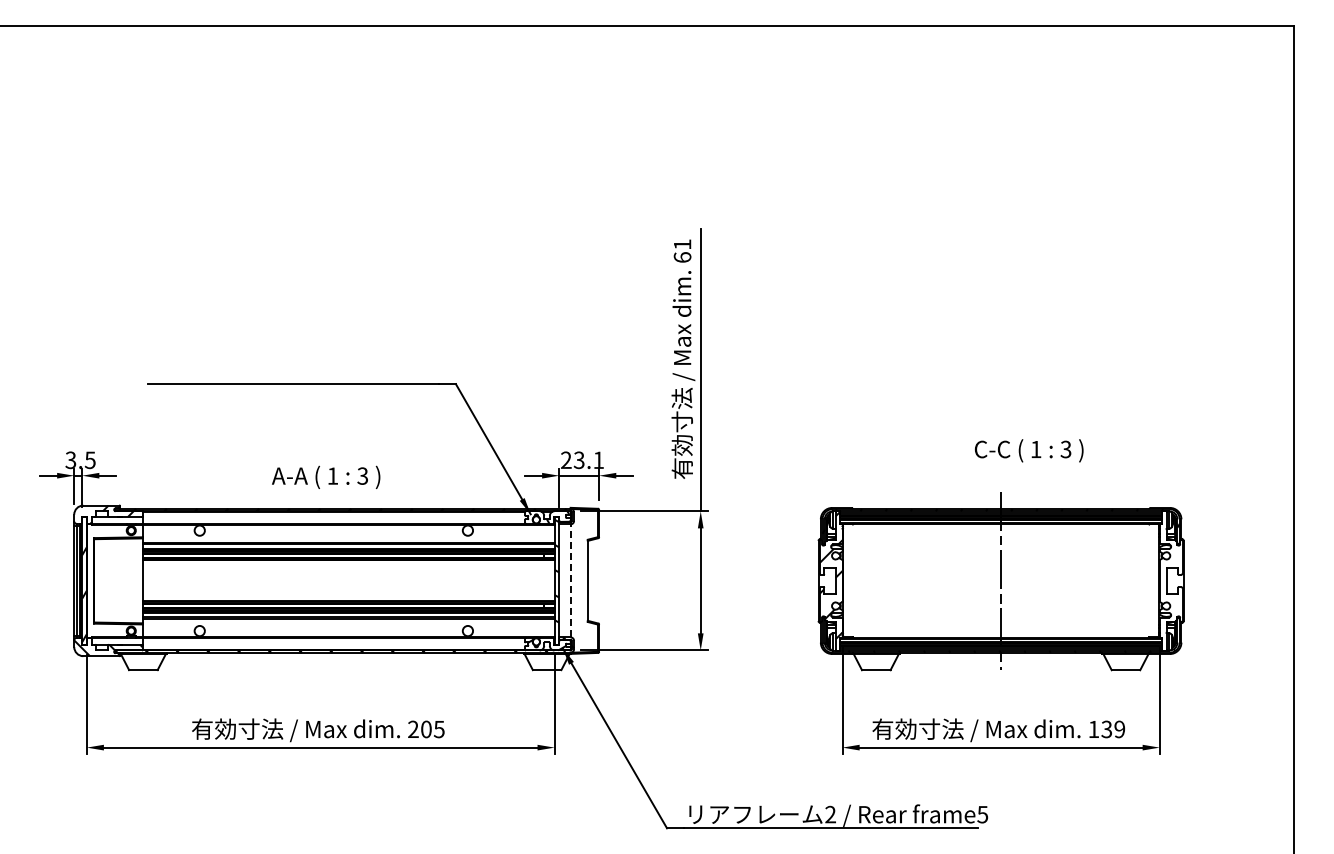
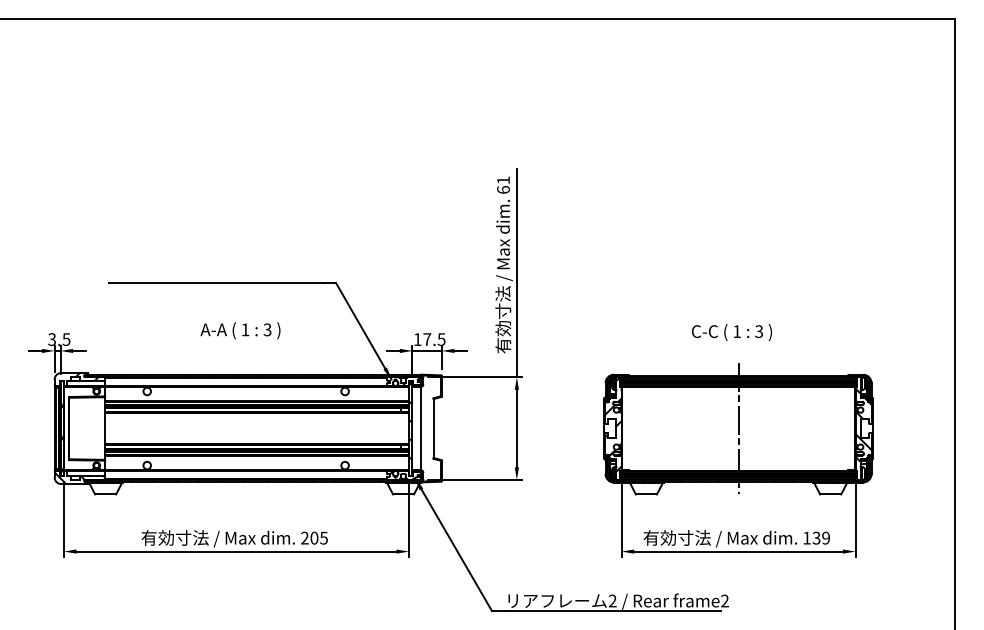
text: (1029, 450) -> (732, 332), moved
text: (582, 460) -> (429, 339), 23.1 -> 17.5
text: (326, 476) -> (240, 330), moved
hatch: (1170, 576) -> (863, 425), added
line: (570, 580) -> (420, 428), dashed -> solid
text: (982, 814) -> (724, 600), frame5 -> frame2

